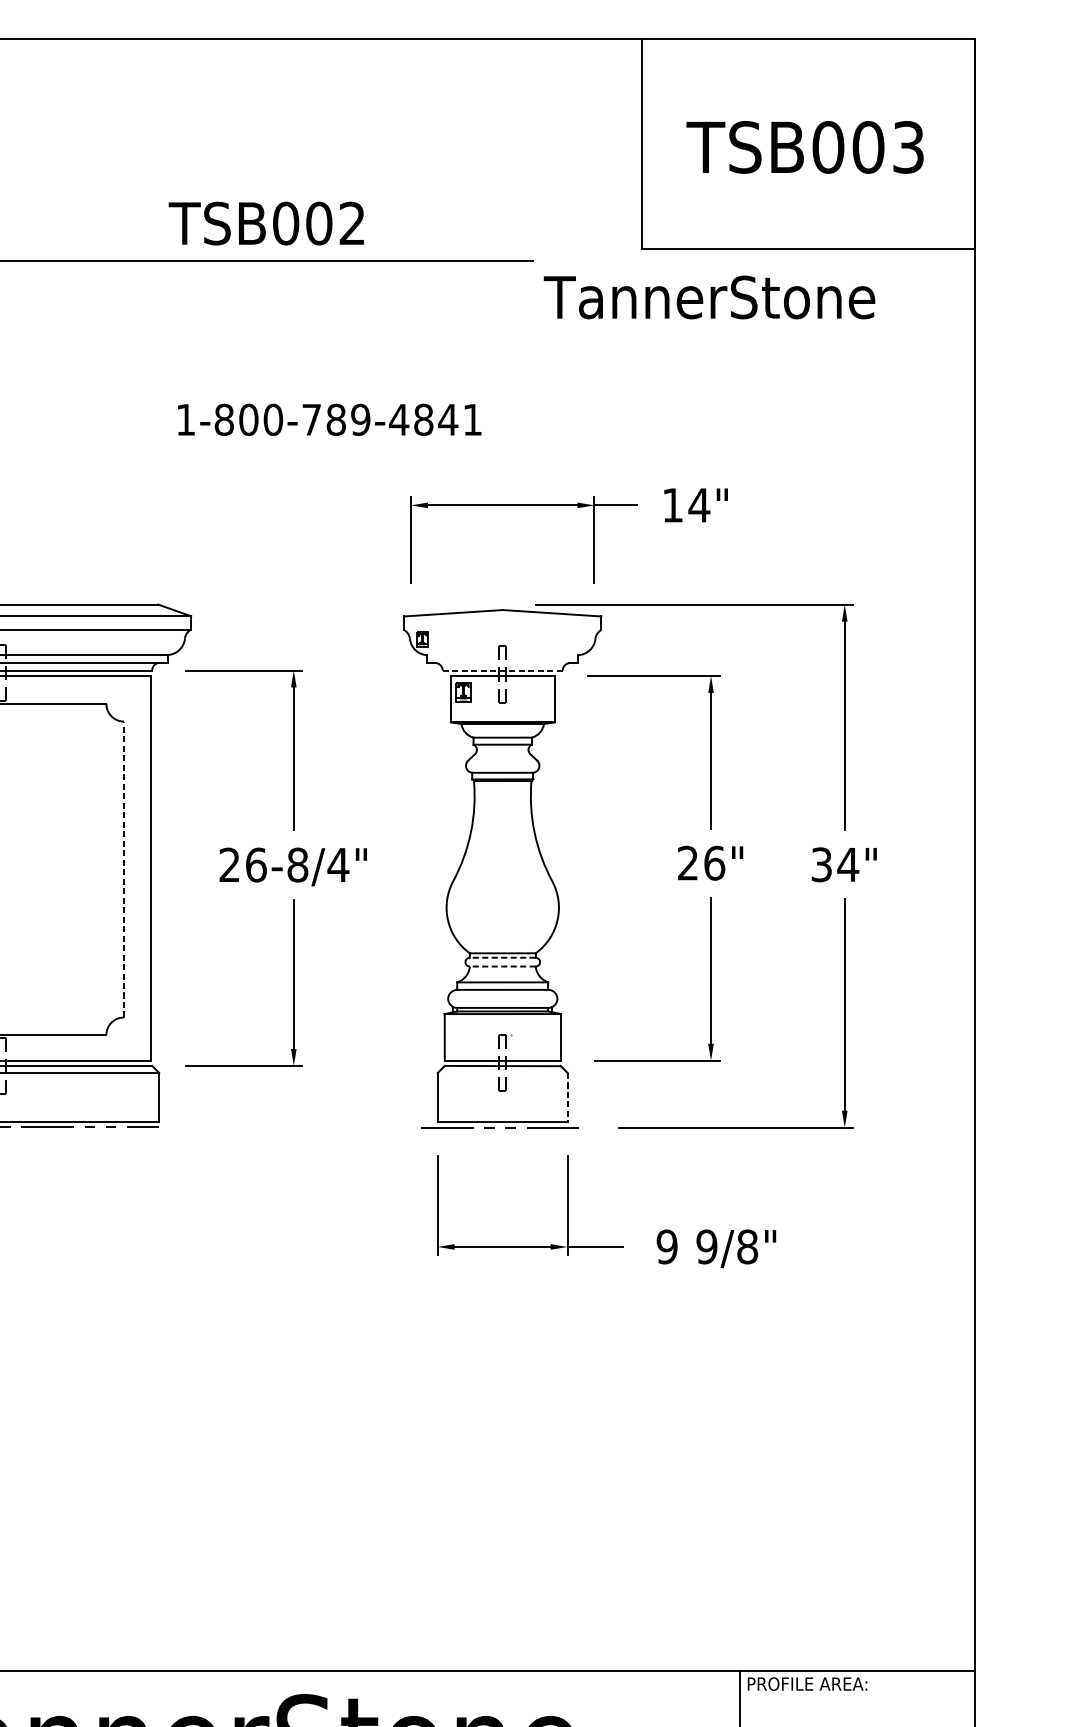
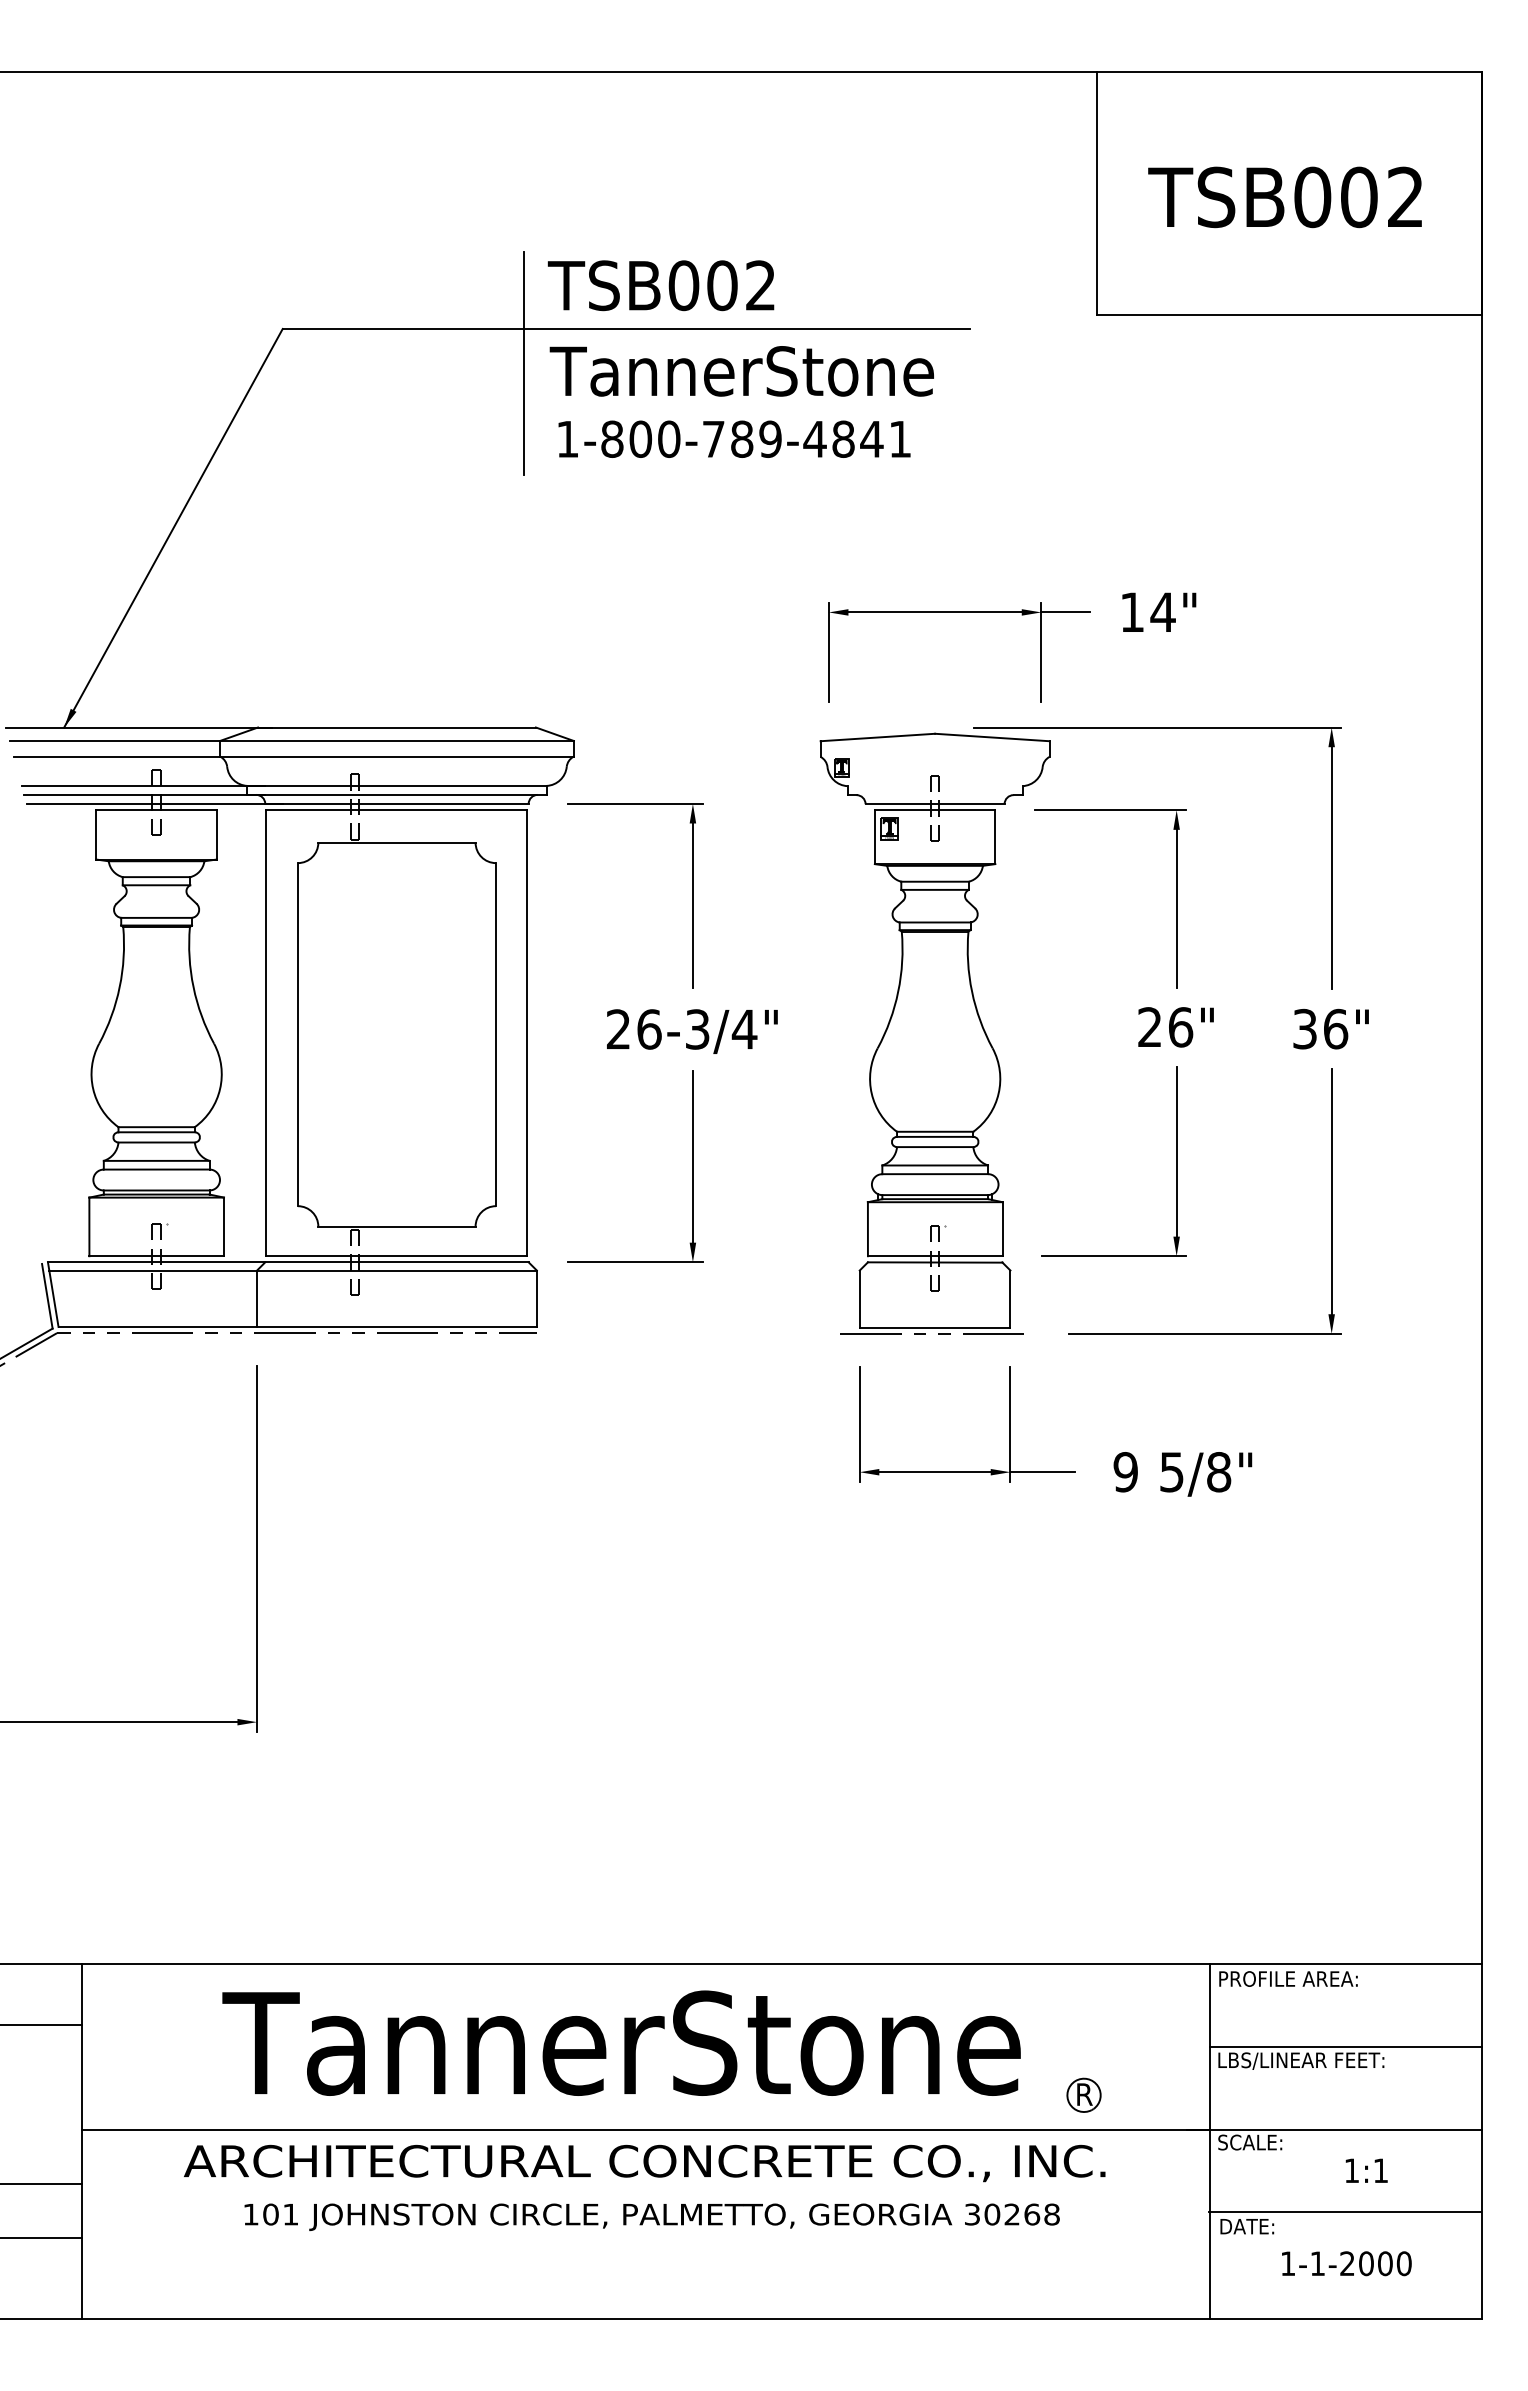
text: (908, 147) -> (1405, 197), TSB003 -> TSB002
line: (148, 290) -> (524, 363), added
text: (709, 297) -> (741, 371), moved
text: (329, 419) -> (734, 438), moved
line: (503, 671) -> (935, 804), dashed -> solid
text: (848, 864) -> (1335, 1028), 34" -> 36"
text: (297, 865) -> (697, 1029), 26-8/4" -> 26-3/4"
line: (124, 869) -> (496, 1034), dashed -> solid
line: (502, 957) -> (934, 1136), dashed -> solid
line: (502, 966) -> (934, 1147), dashed -> solid
line: (567, 1097) -> (1010, 1299), dashed -> solid
text: (706, 1247) -> (1171, 1472), 9/8" -> 5/8"

